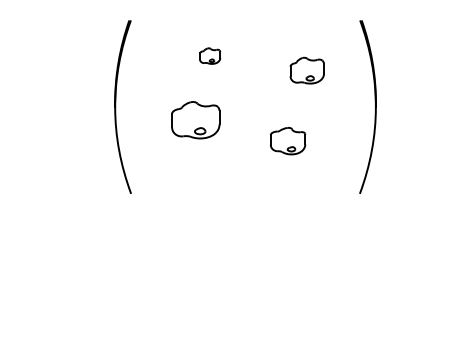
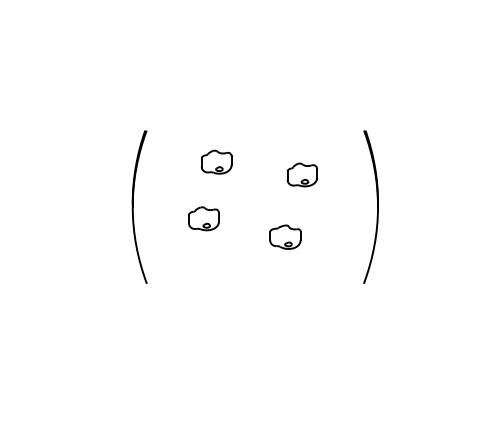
part: (209, 55) -> (216, 161), size x1.67
part: (375, 106) -> (377, 206), moved
part: (195, 119) -> (203, 218), size x0.71

